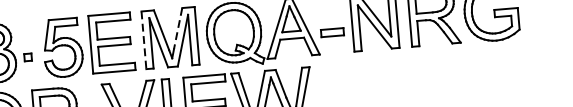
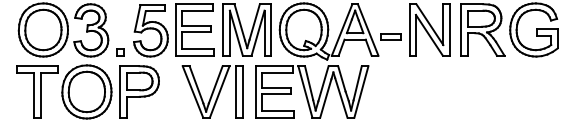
line: (177, 28) -> (254, 22), dashed -> solid
line: (144, 40) -> (223, 30), dashed -> solid
part: (28, 57) -> (120, 52), moved

